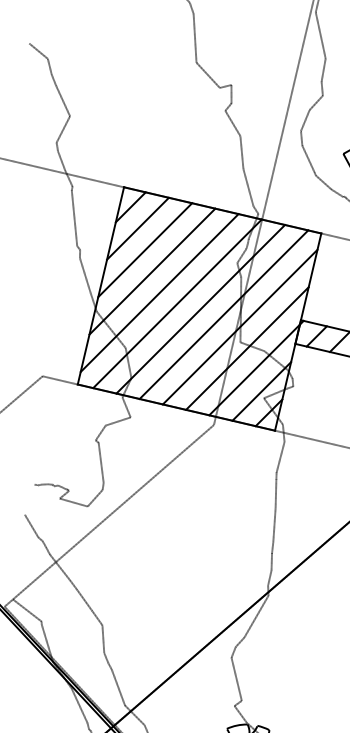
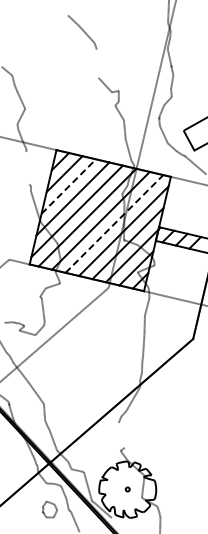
line: (194, 37) -> (97, 63), removed
line: (74, 219) -> (27, 168), removed
line: (146, 250) -> (69, 186), solid -> dashed
line: (224, 313) -> (114, 223), solid -> dashed
line: (236, 677) -> (121, 434), removed

